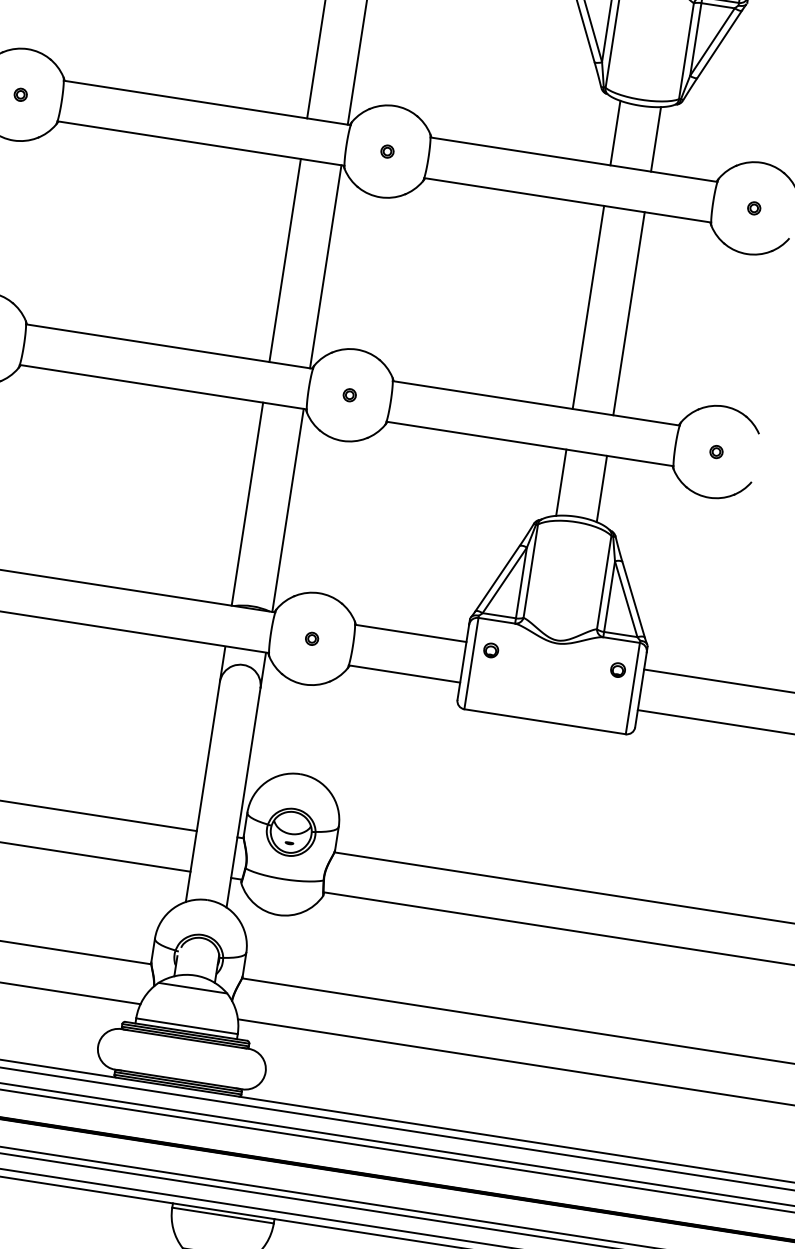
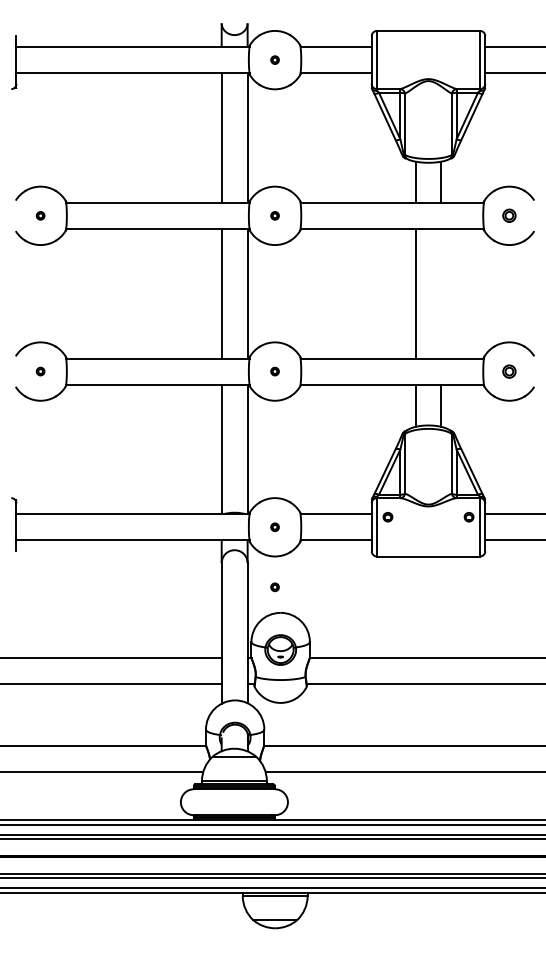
part: (754, 207) -> (509, 215), size x1.6
line: (629, 313) -> (441, 293), removed
part: (716, 451) -> (509, 371), size x1.6
part: (296, 732) -> (274, 587), added

